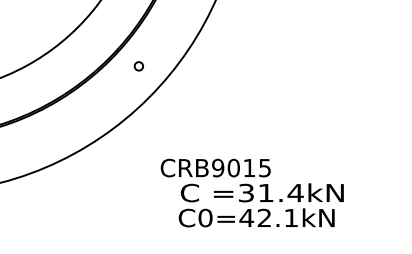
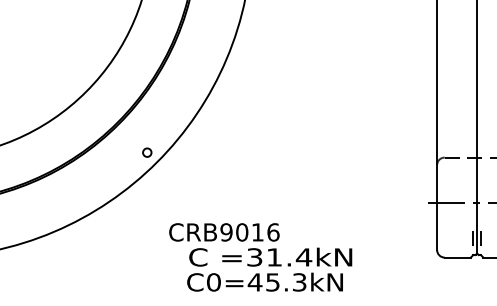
circle: (139, 66) -> (147, 152), moved
text: (265, 168) -> (273, 232), CRB9015 -> CRB9016
text: (278, 218) -> (286, 282), C0=42.1kN -> C0=45.3kN

